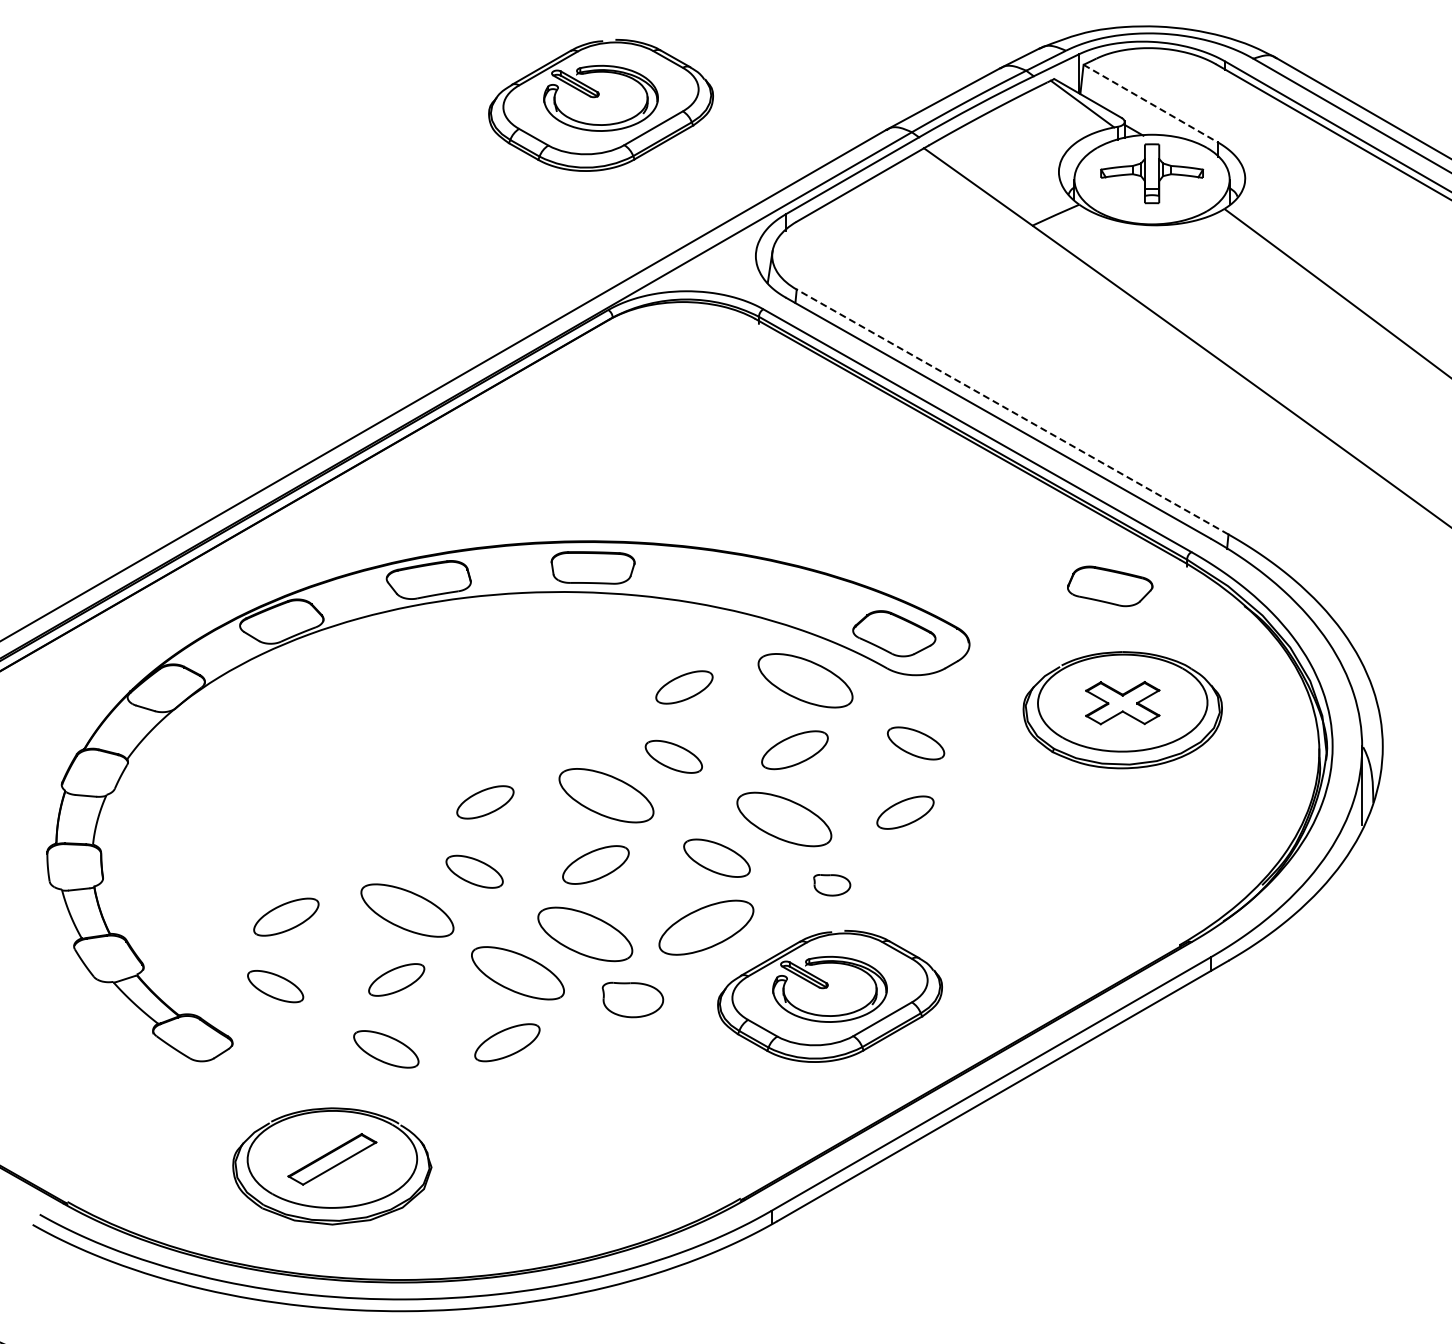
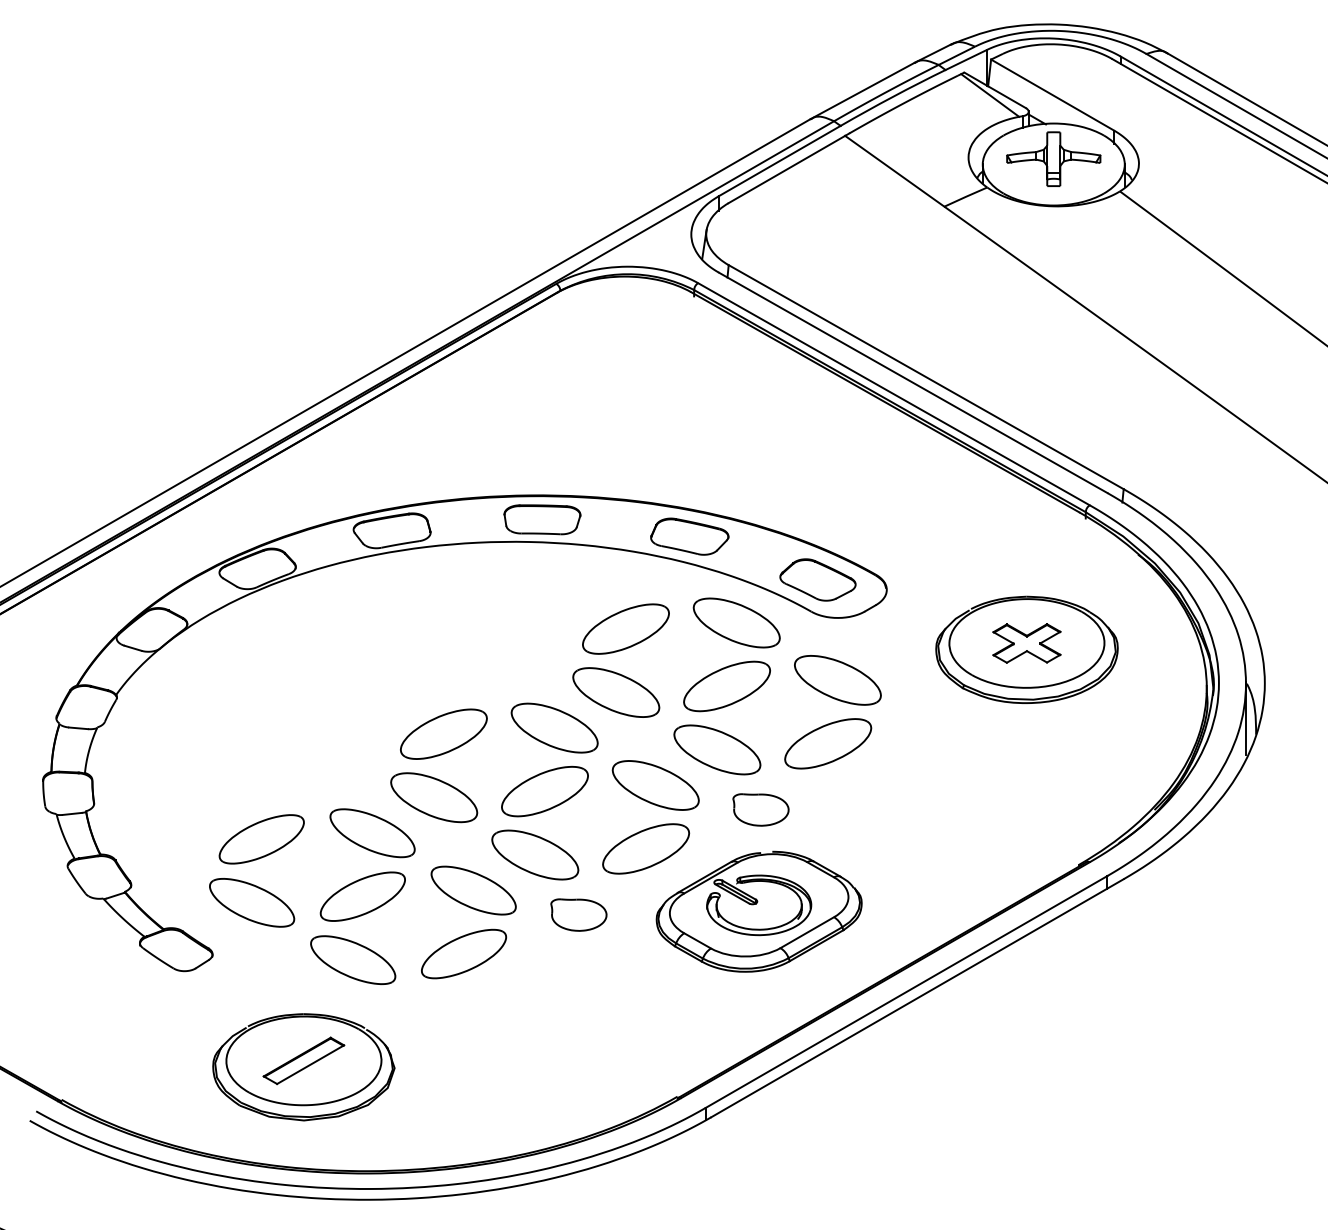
line: (1150, 103) -> (1052, 94), dashed -> solid
part: (600, 105) -> (549, 96), removed
line: (1012, 411) -> (926, 376), dashed -> solid
part: (1110, 586) -> (690, 536), moved
part: (684, 687) -> (626, 629), size x1.67
part: (915, 743) -> (837, 680), size x1.67
part: (794, 750) -> (726, 686), size x1.43
part: (673, 756) -> (615, 692), size x1.67
part: (485, 802) -> (443, 734), size x1.67
part: (905, 812) -> (828, 743), size x1.67
part: (716, 857) -> (655, 784), size x1.43
part: (595, 864) -> (544, 791), size x1.43
part: (474, 871) -> (433, 797), size x1.67
part: (832, 885) -> (761, 810), size x1.67
part: (286, 916) -> (261, 838), size x1.43
part: (396, 979) -> (362, 896), size x1.67
part: (275, 986) -> (251, 902), size x1.67
part: (507, 1042) -> (464, 953), size x1.43
part: (386, 1049) -> (353, 960), size x1.43

